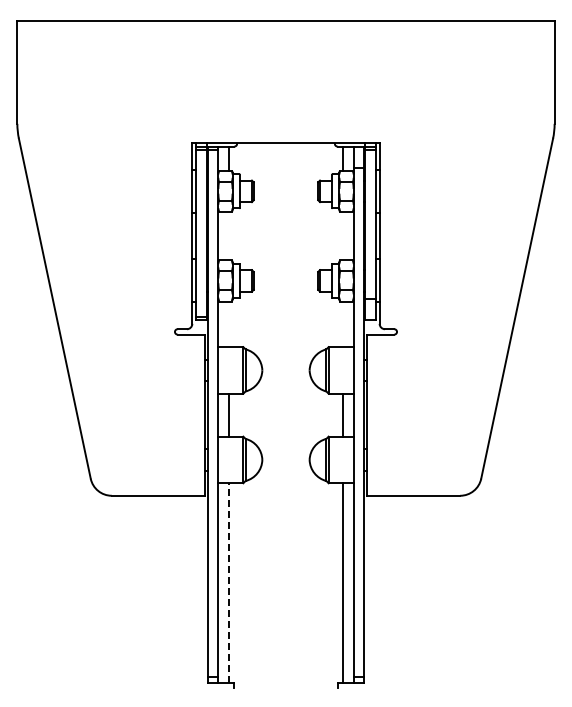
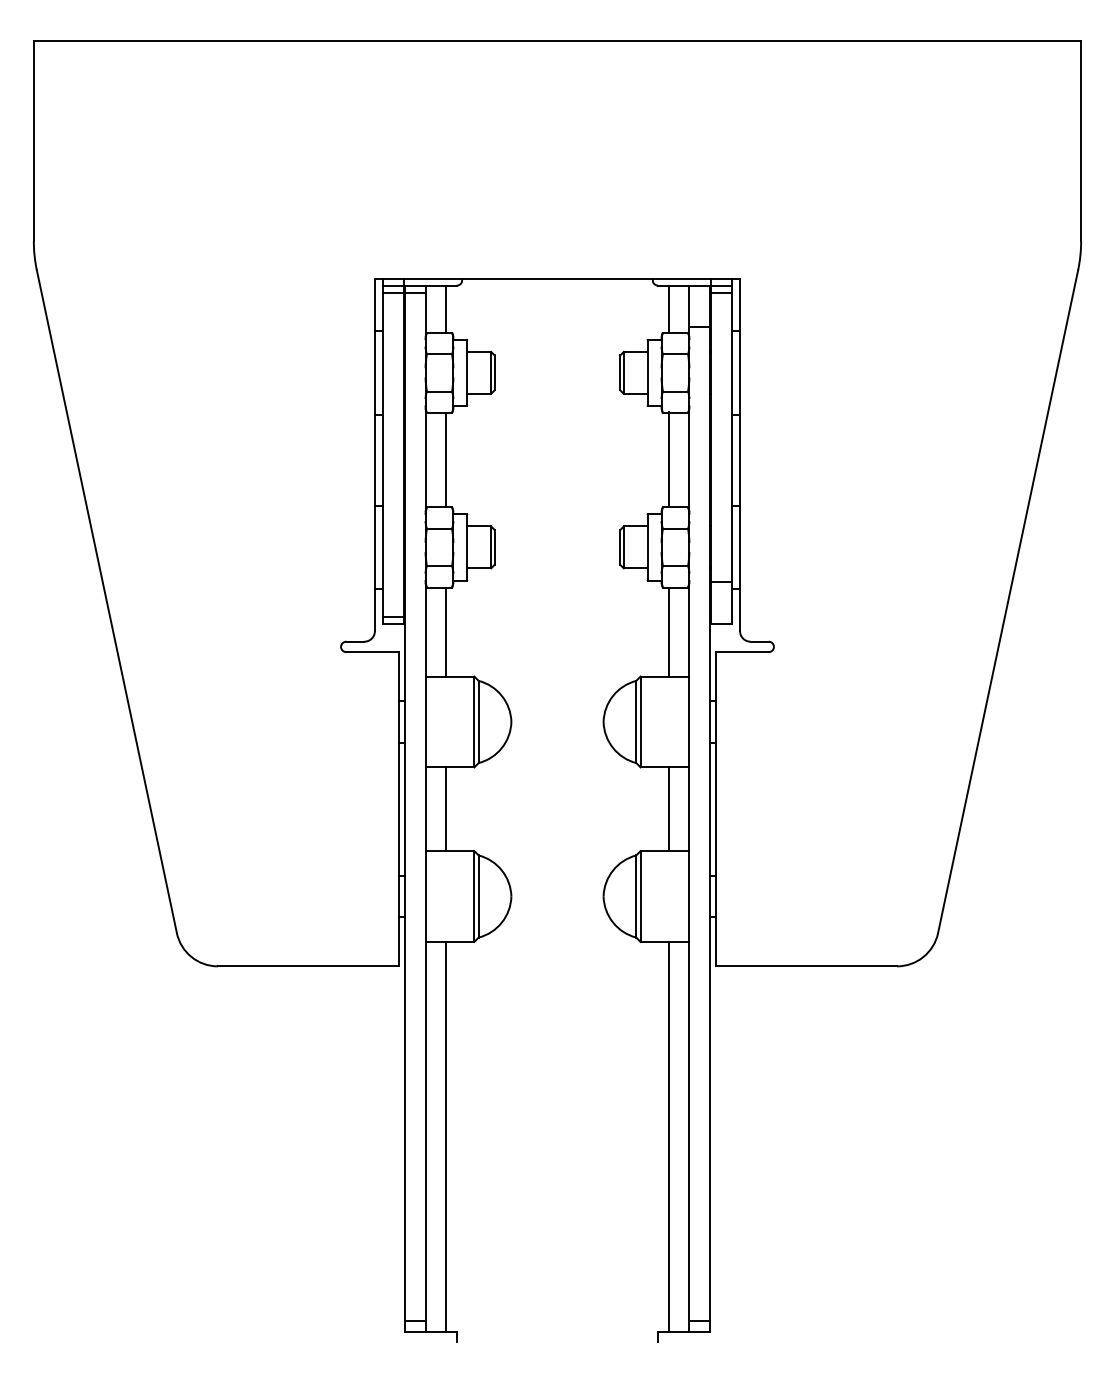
line: (229, 235) -> (447, 458), added
line: (342, 235) -> (667, 458), added
line: (229, 324) -> (447, 632), added
line: (342, 324) -> (667, 632), added
line: (229, 583) -> (447, 1137), dashed -> solid

